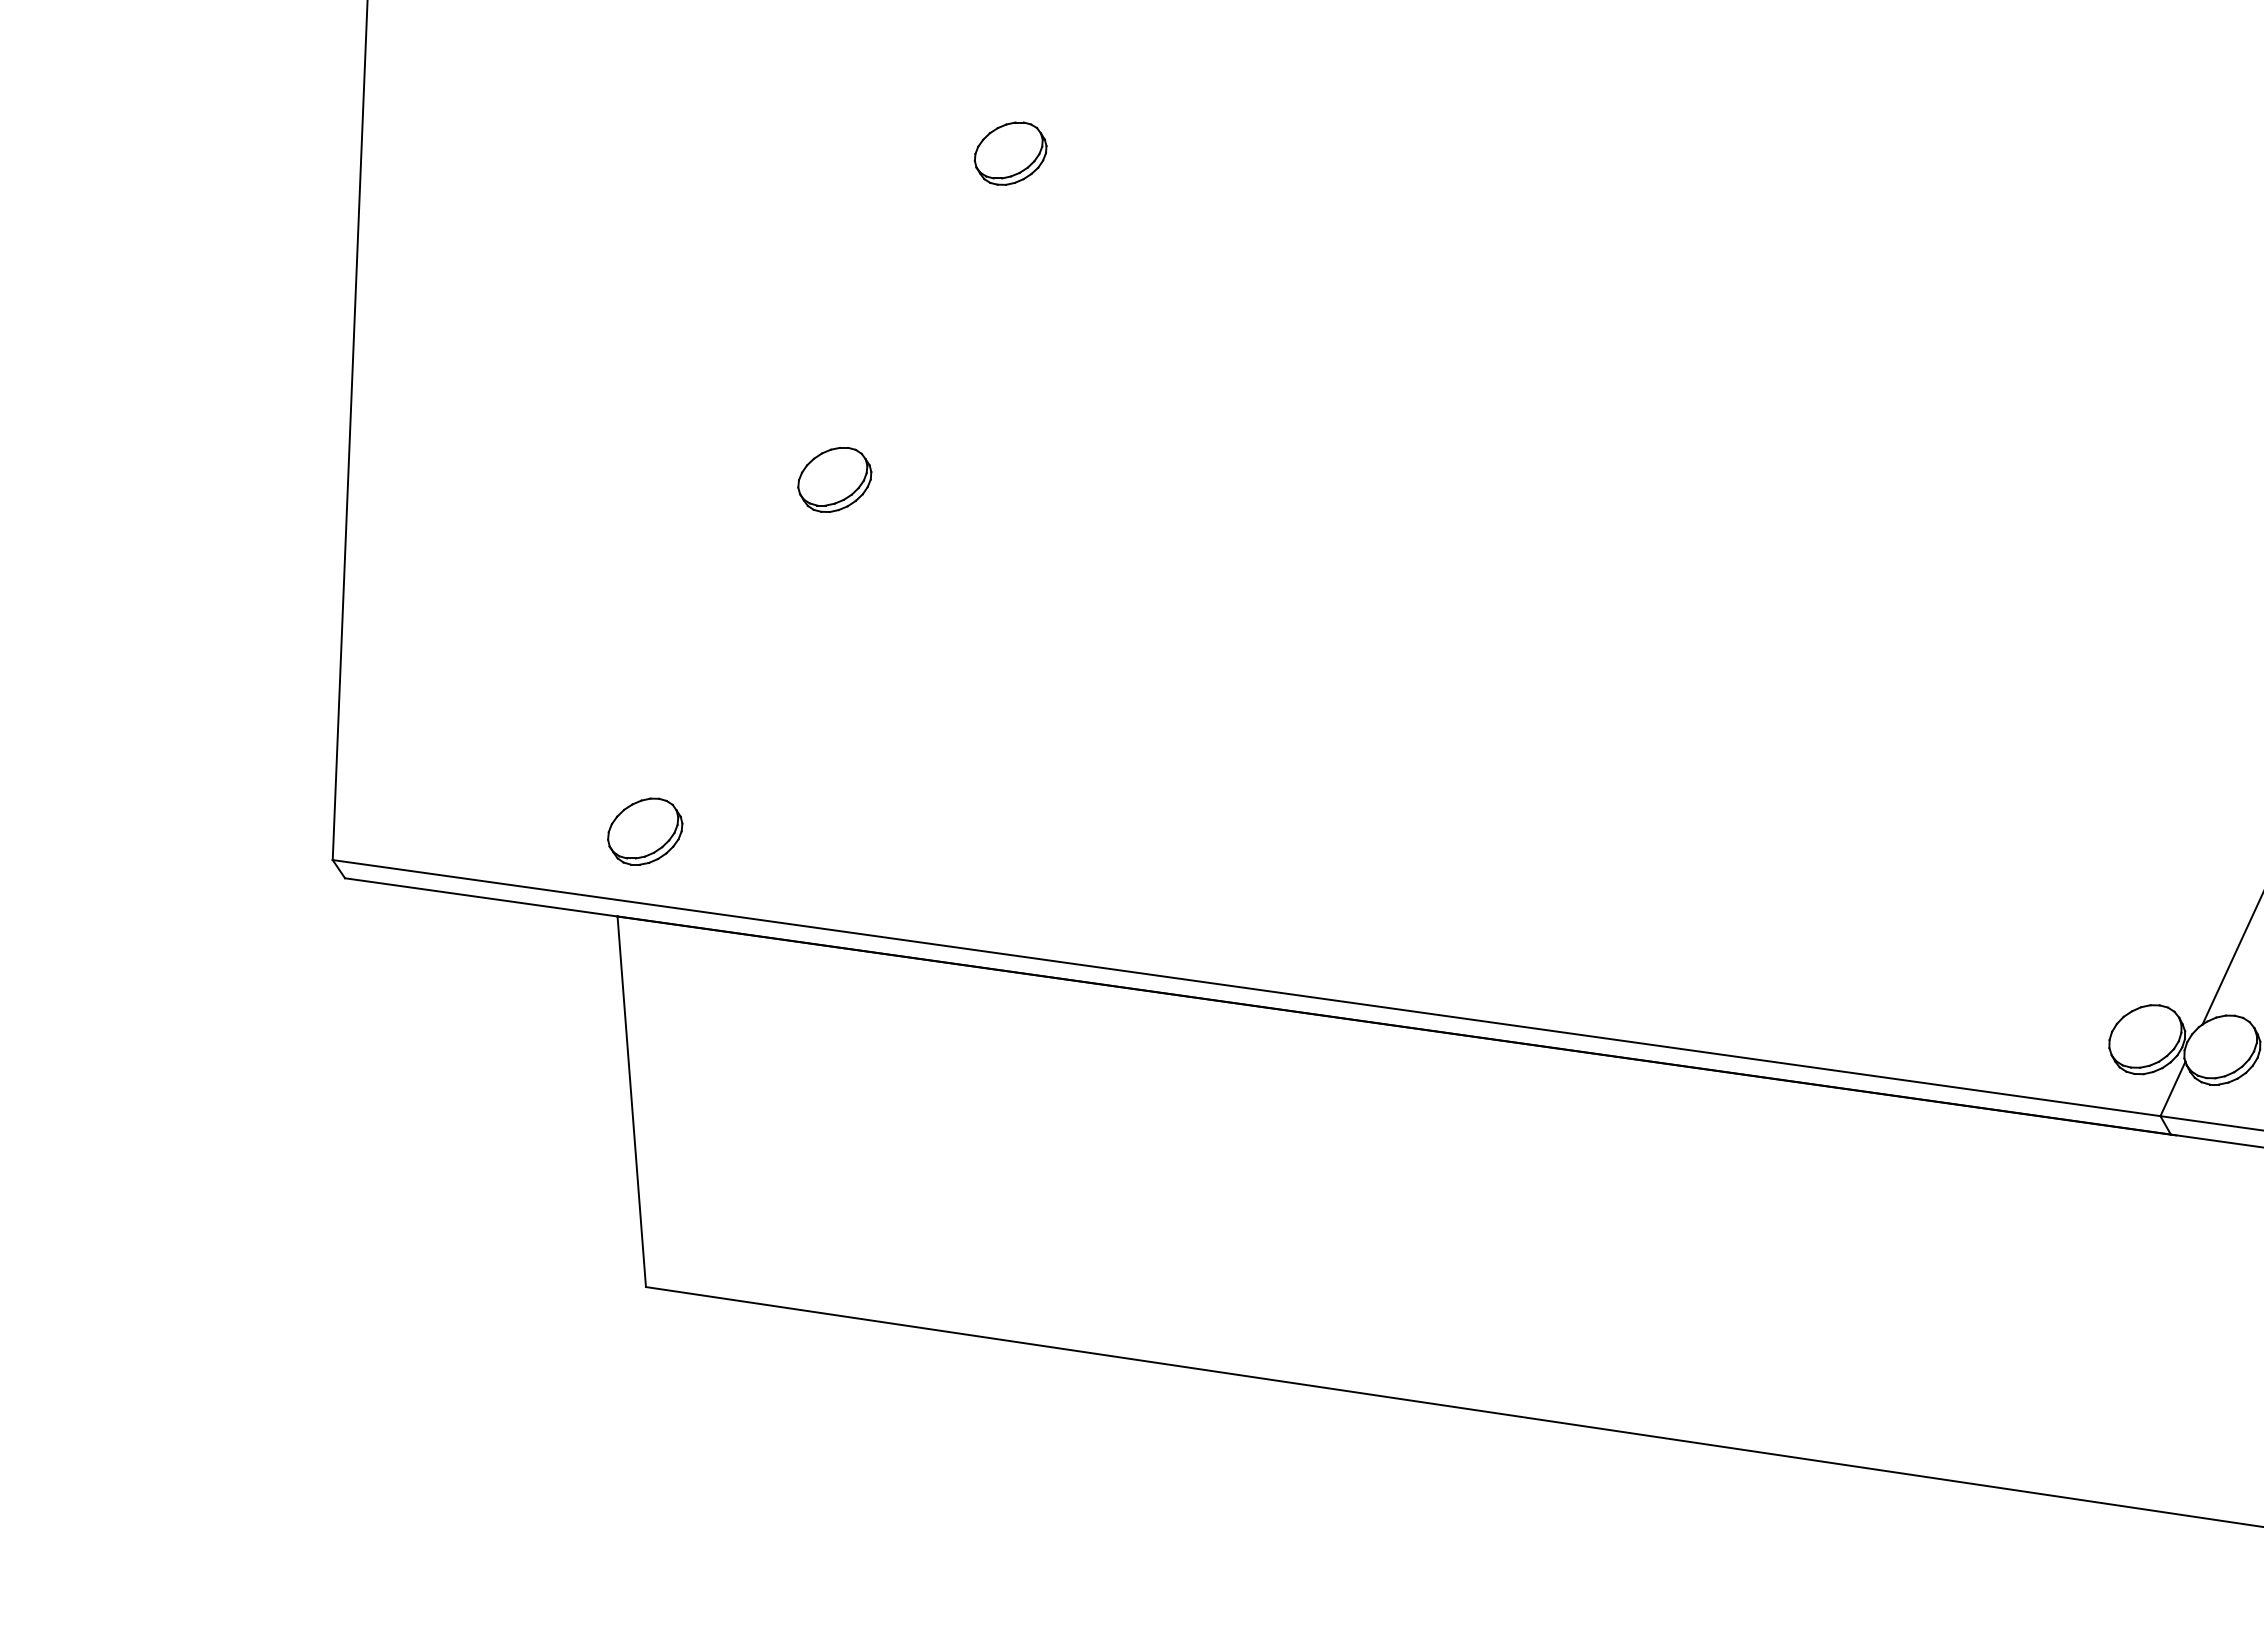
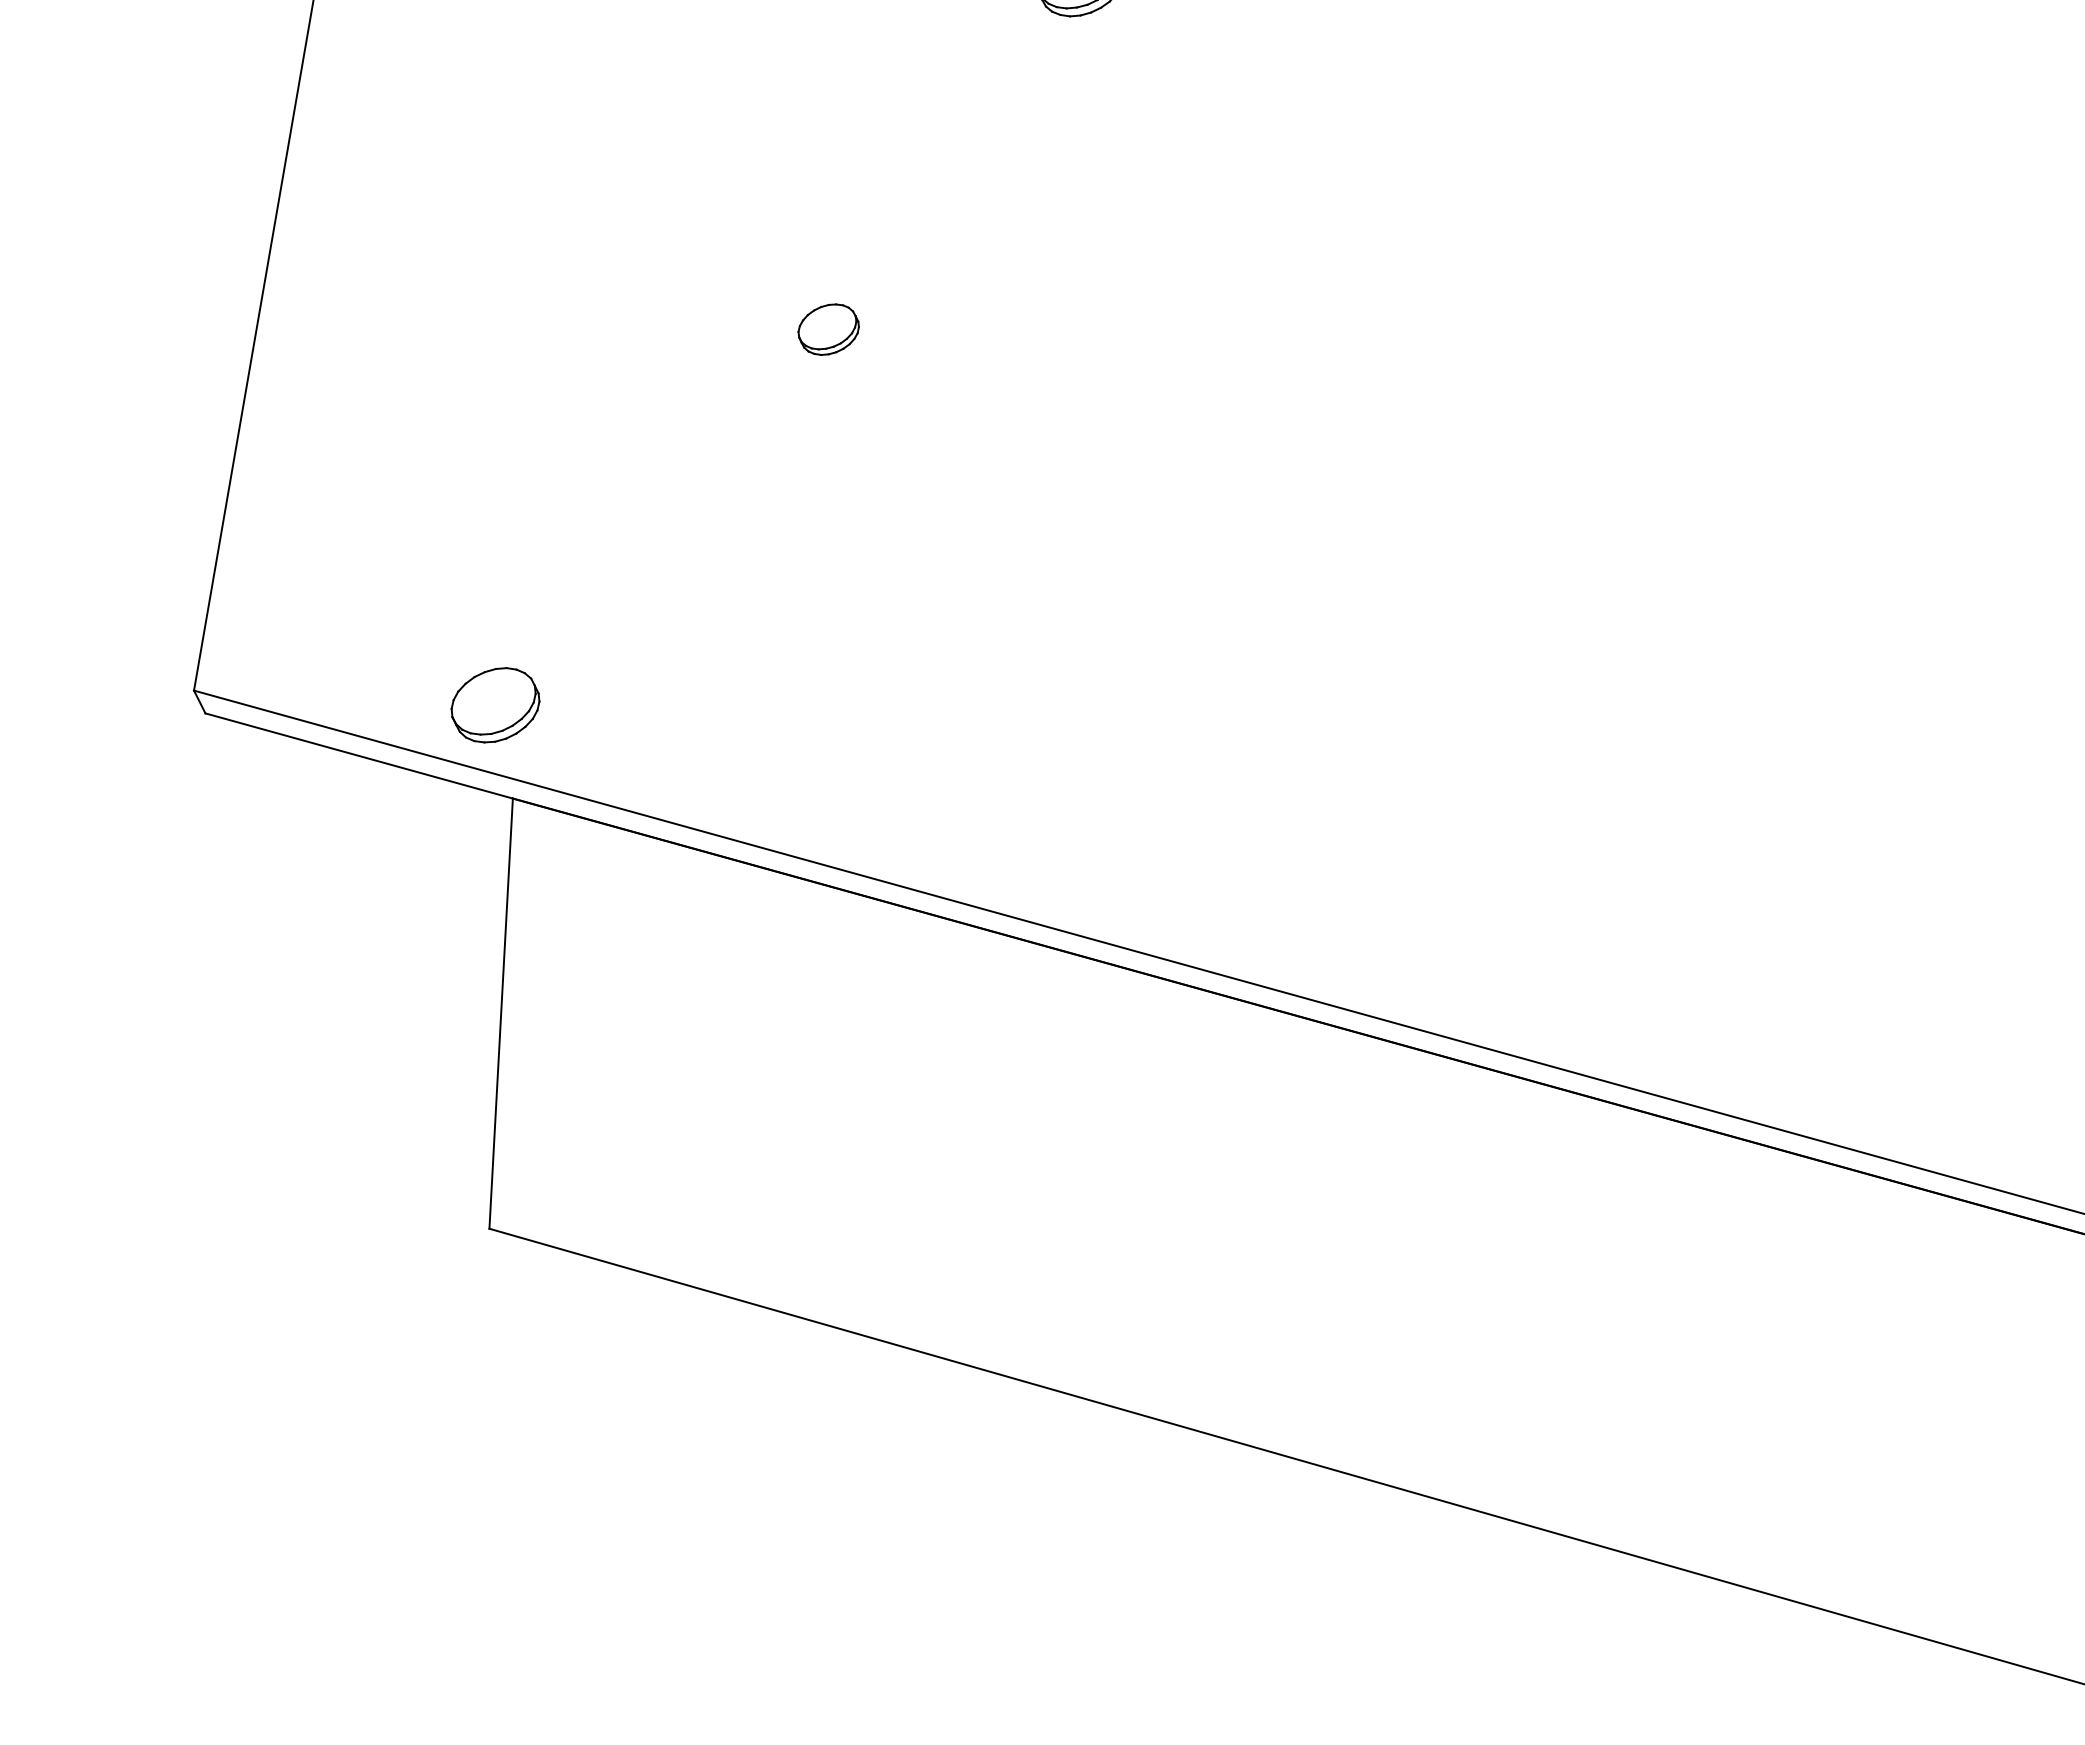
part: (834, 479) -> (828, 329), size x0.7
part: (645, 831) -> (495, 705), moved

